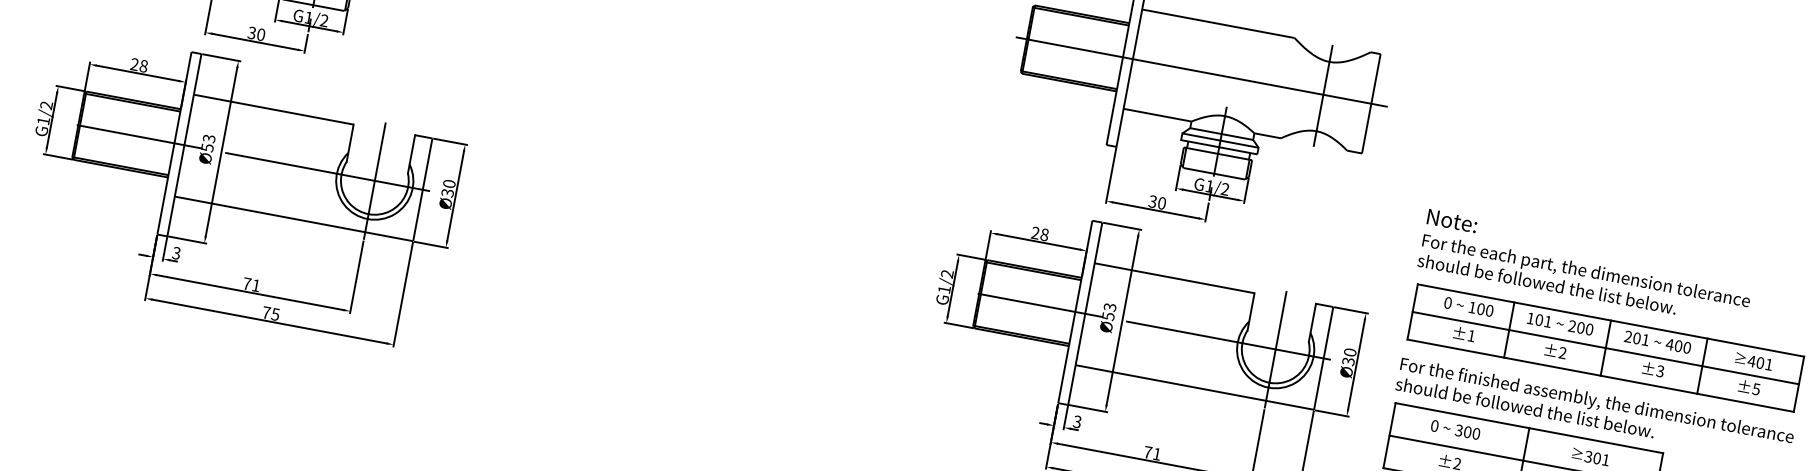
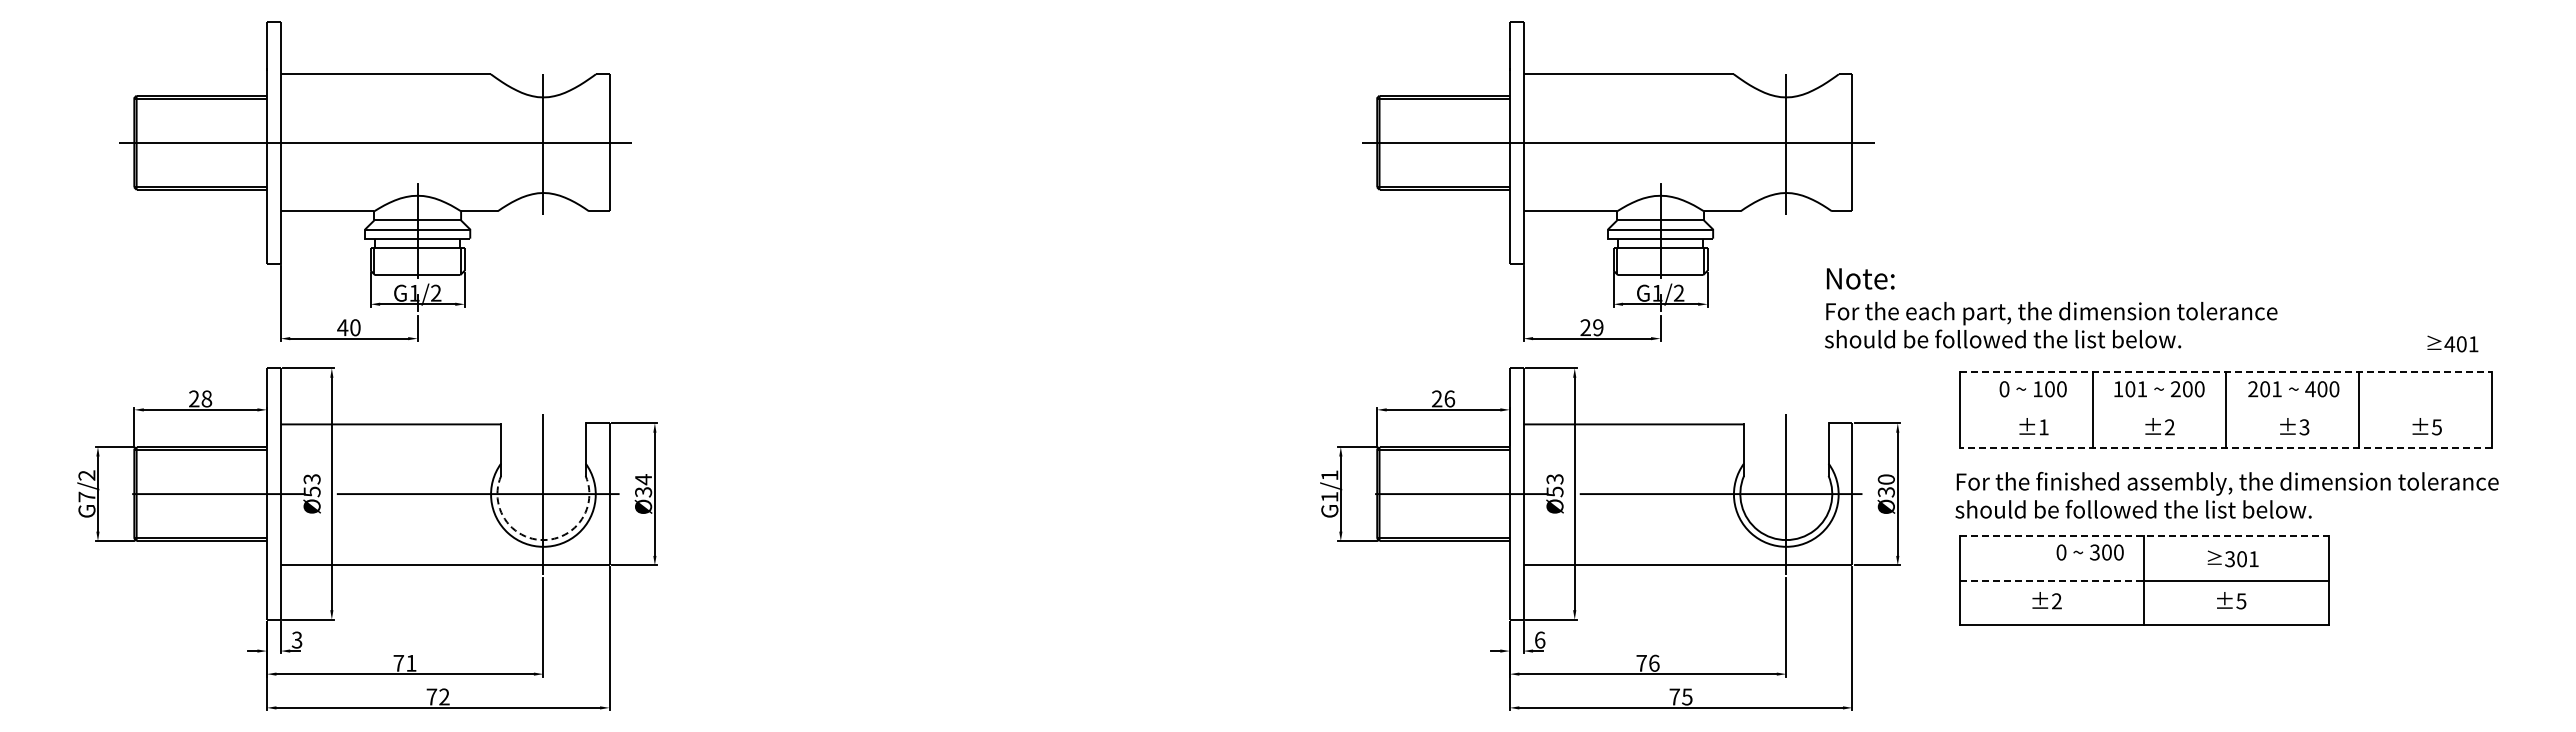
text: (251, 32) -> (342, 327), 30 -> 40
text: (43, 120) -> (86, 496), G1/2 -> G7/2
text: (449, 183) -> (643, 479), Ø30 -> Ø34
text: (1157, 202) -> (1591, 327), 30 -> 29
arc: (368, 214) -> (543, 540), solid -> dashed
text: (1044, 234) -> (1449, 398), 28 -> 26
text: (1586, 268) -> (2051, 308), moved
text: (947, 274) -> (1329, 475), G1/2 -> G1/1
text: (275, 314) -> (444, 696), 75 -> 72
line: (1611, 320) -> (2226, 371), solid -> dashed
line: (1605, 347) -> (2225, 409), removed
text: (1753, 361) -> (2452, 343), moved
line: (1600, 375) -> (2225, 448), solid -> dashed
text: (1077, 421) -> (1539, 639), 3 -> 6
line: (1529, 428) -> (2144, 535), solid -> dashed
text: (1455, 429) -> (2089, 552), moved
line: (1456, 448) -> (2052, 580), solid -> dashed
text: (1157, 453) -> (1654, 662), 71 -> 76

